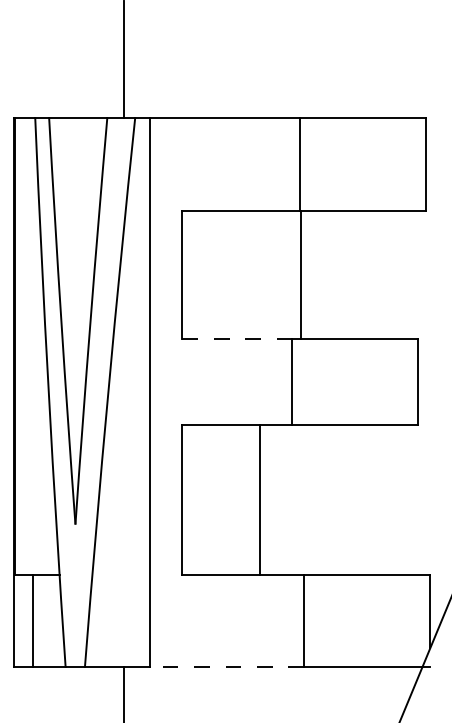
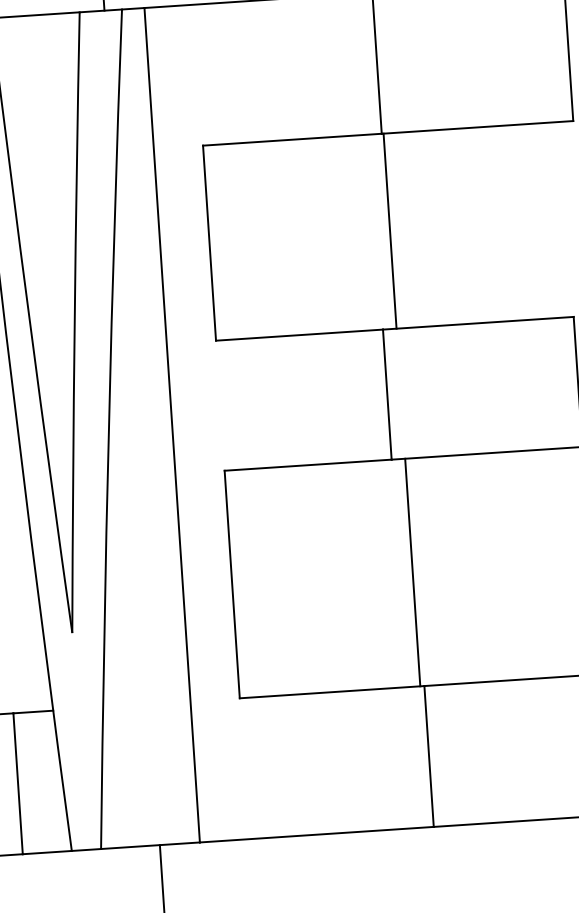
line: (237, 339) -> (299, 335), dashed -> solid
line: (260, 499) -> (412, 572), moved
line: (226, 667) -> (316, 834), dashed -> solid

